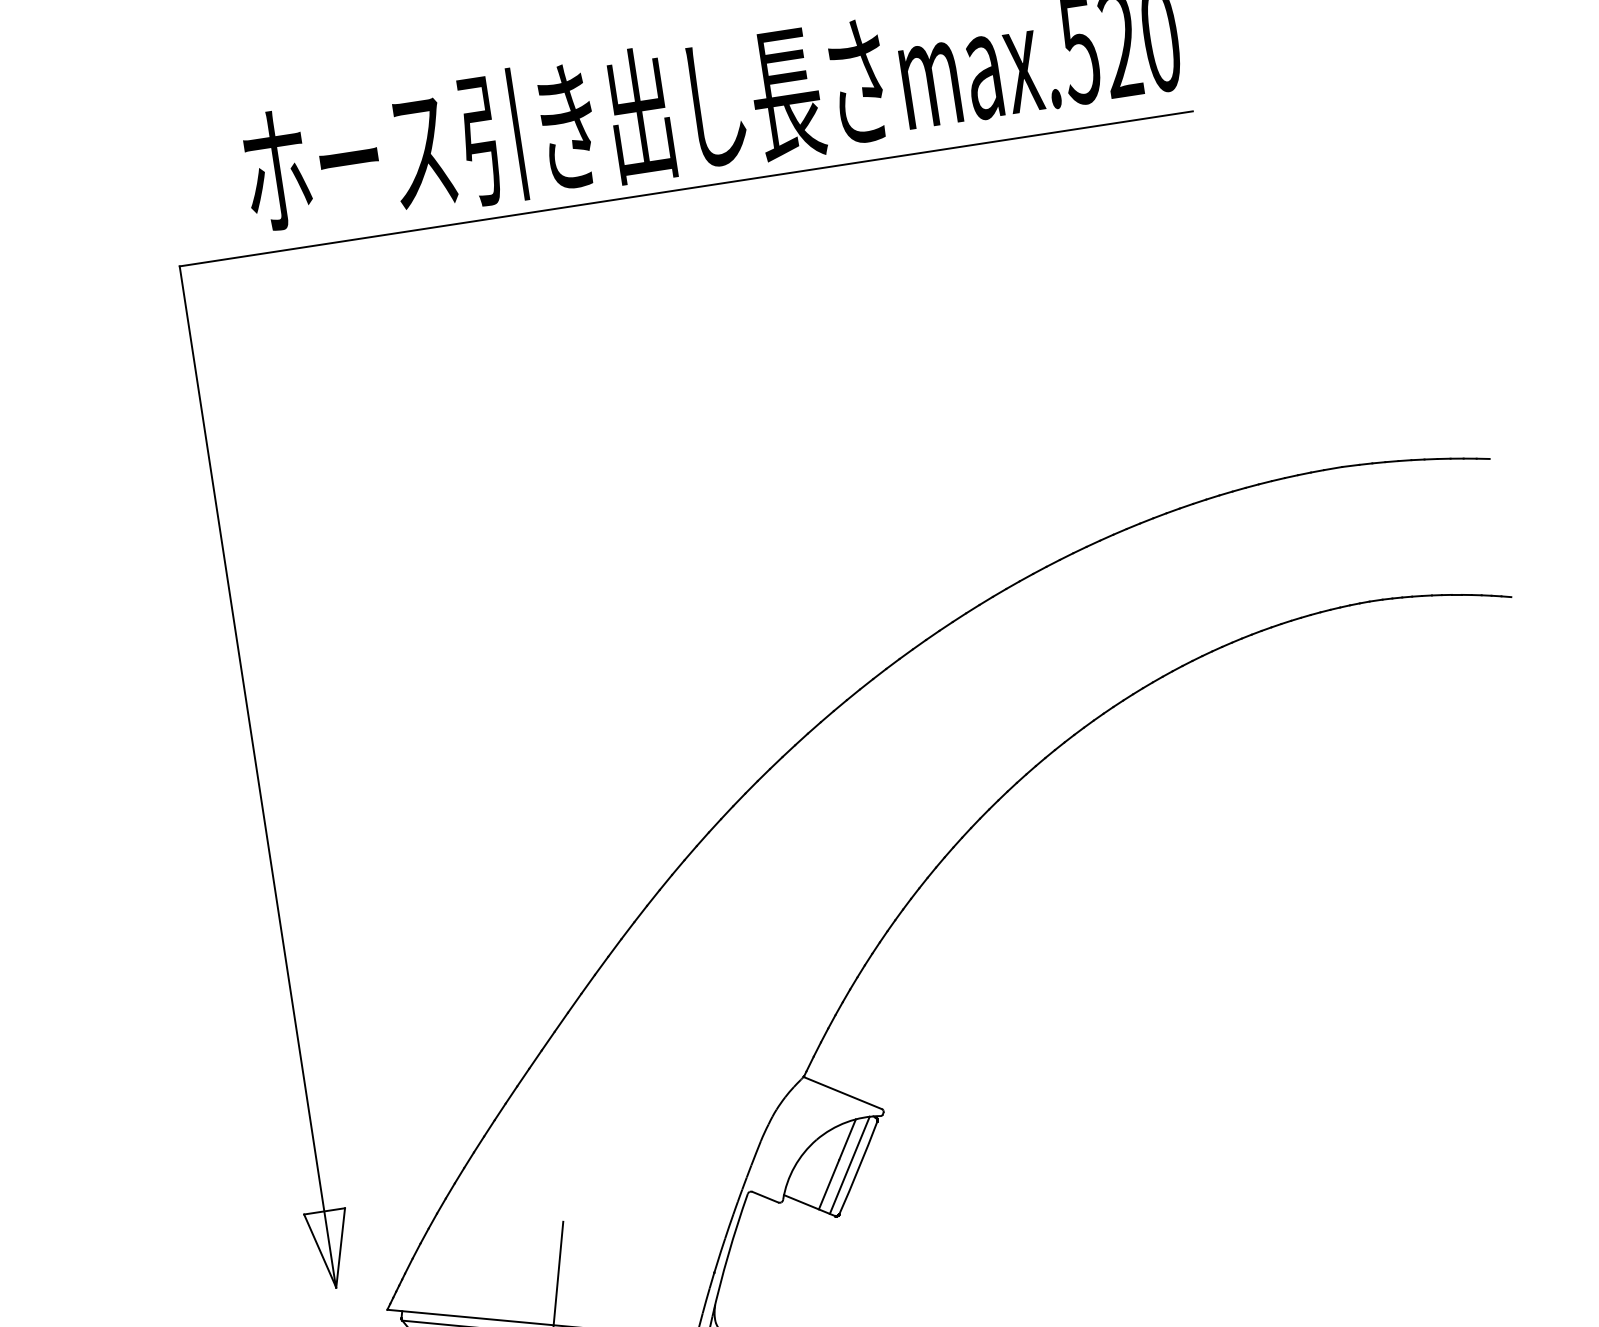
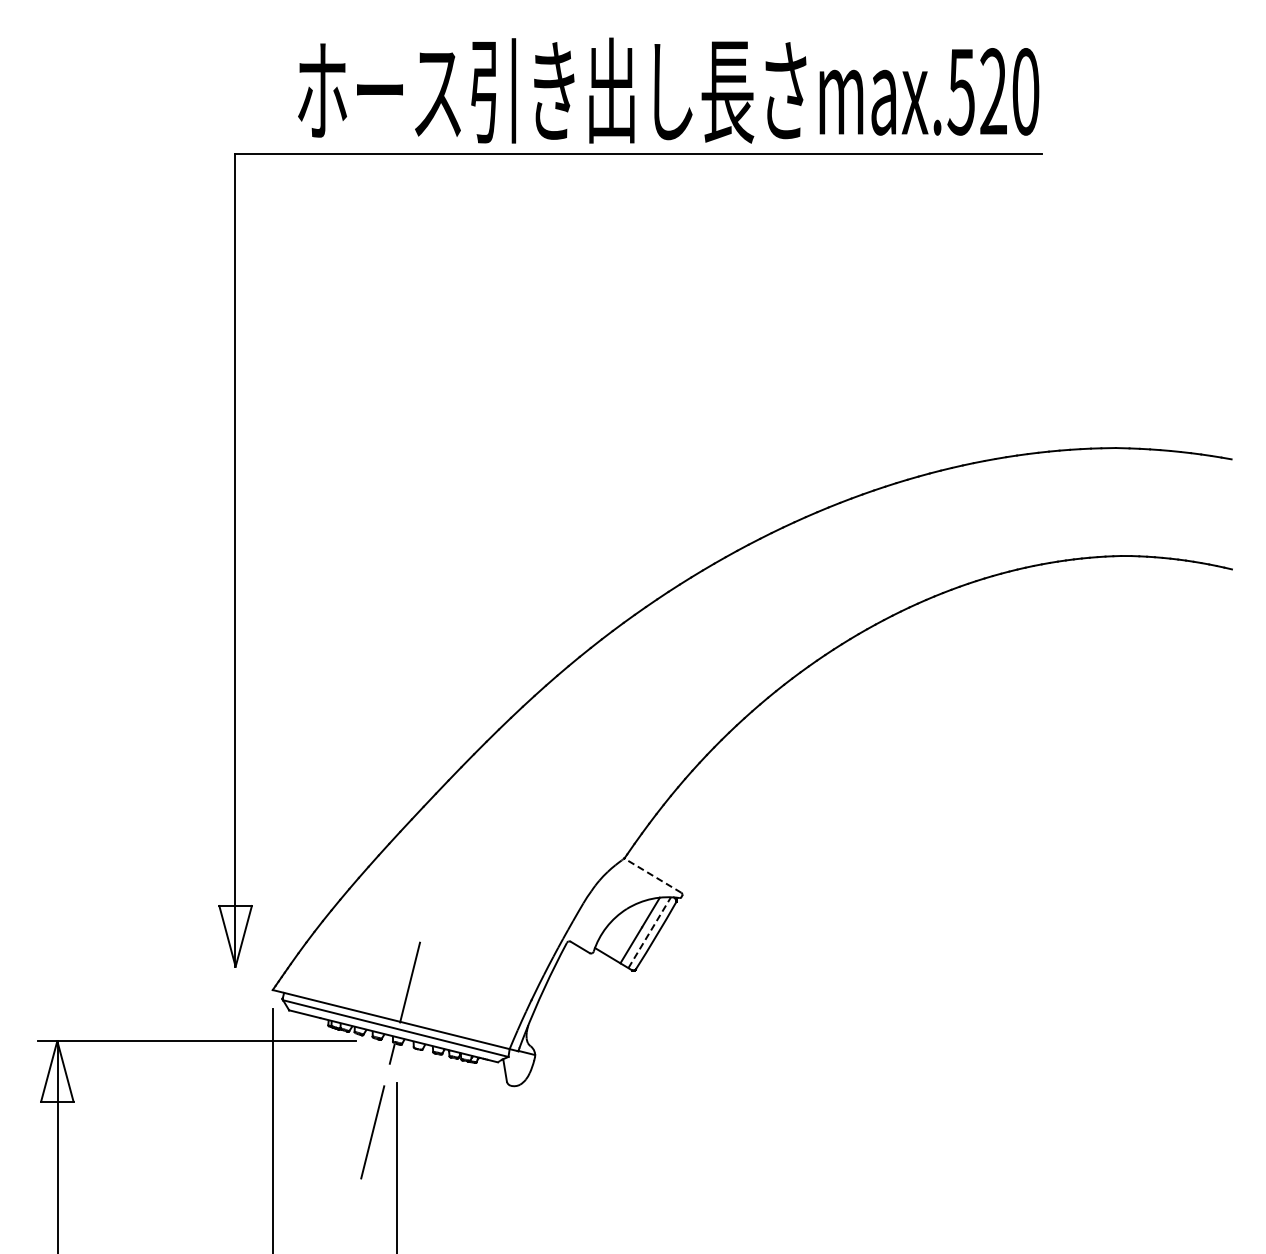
line: (842, 1092) -> (652, 875), solid -> dashed
line: (849, 1165) -> (649, 932), solid -> dashed

